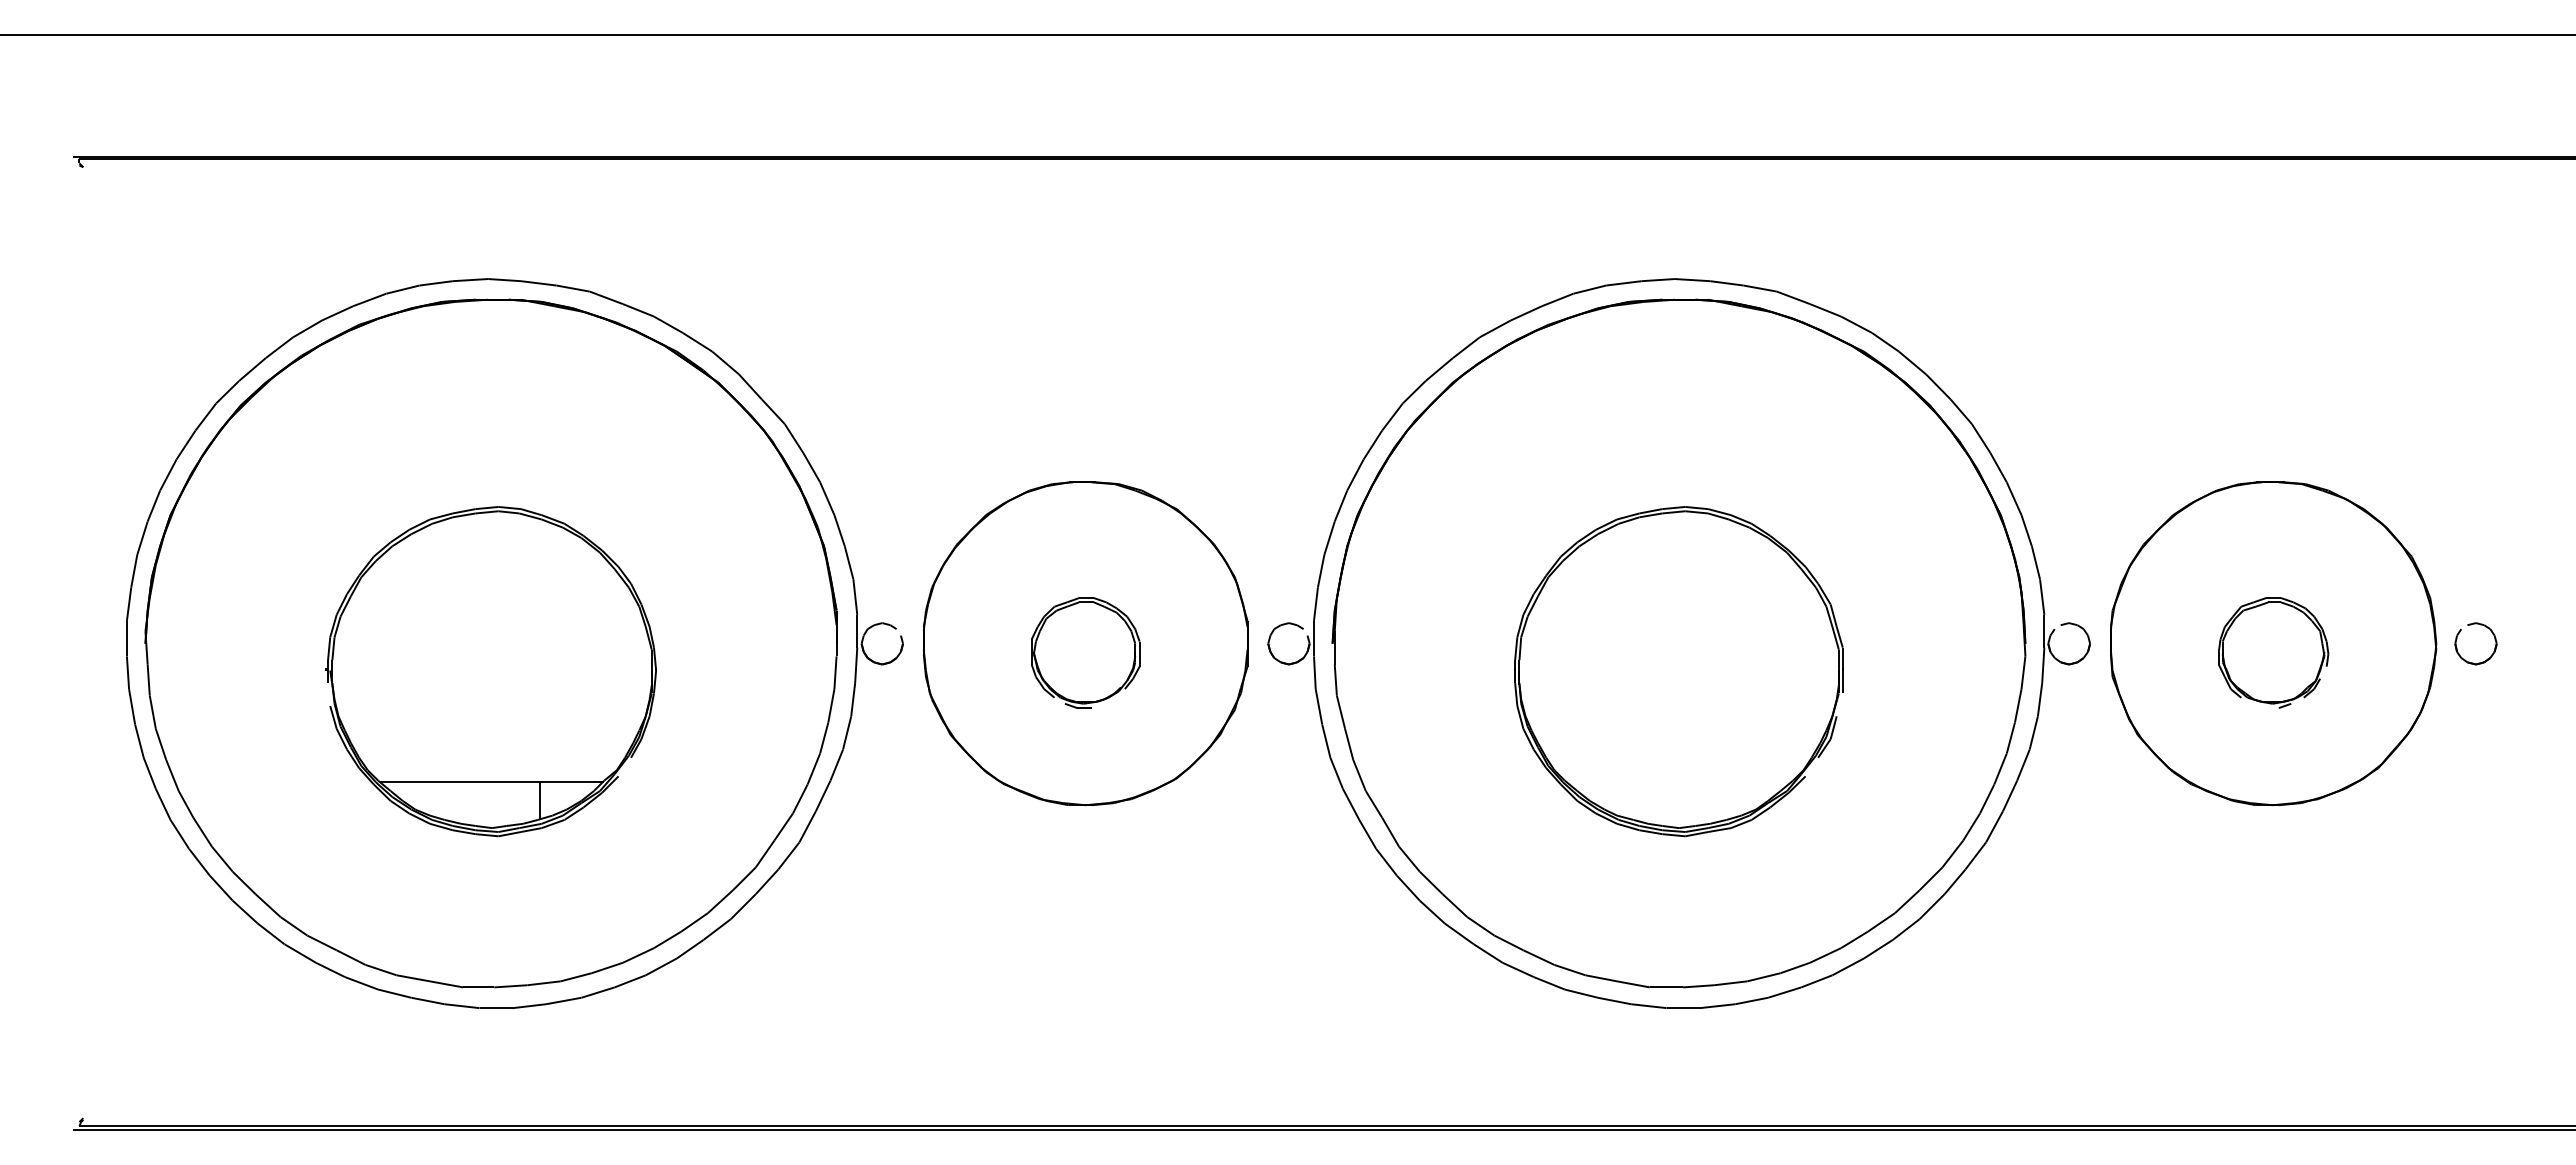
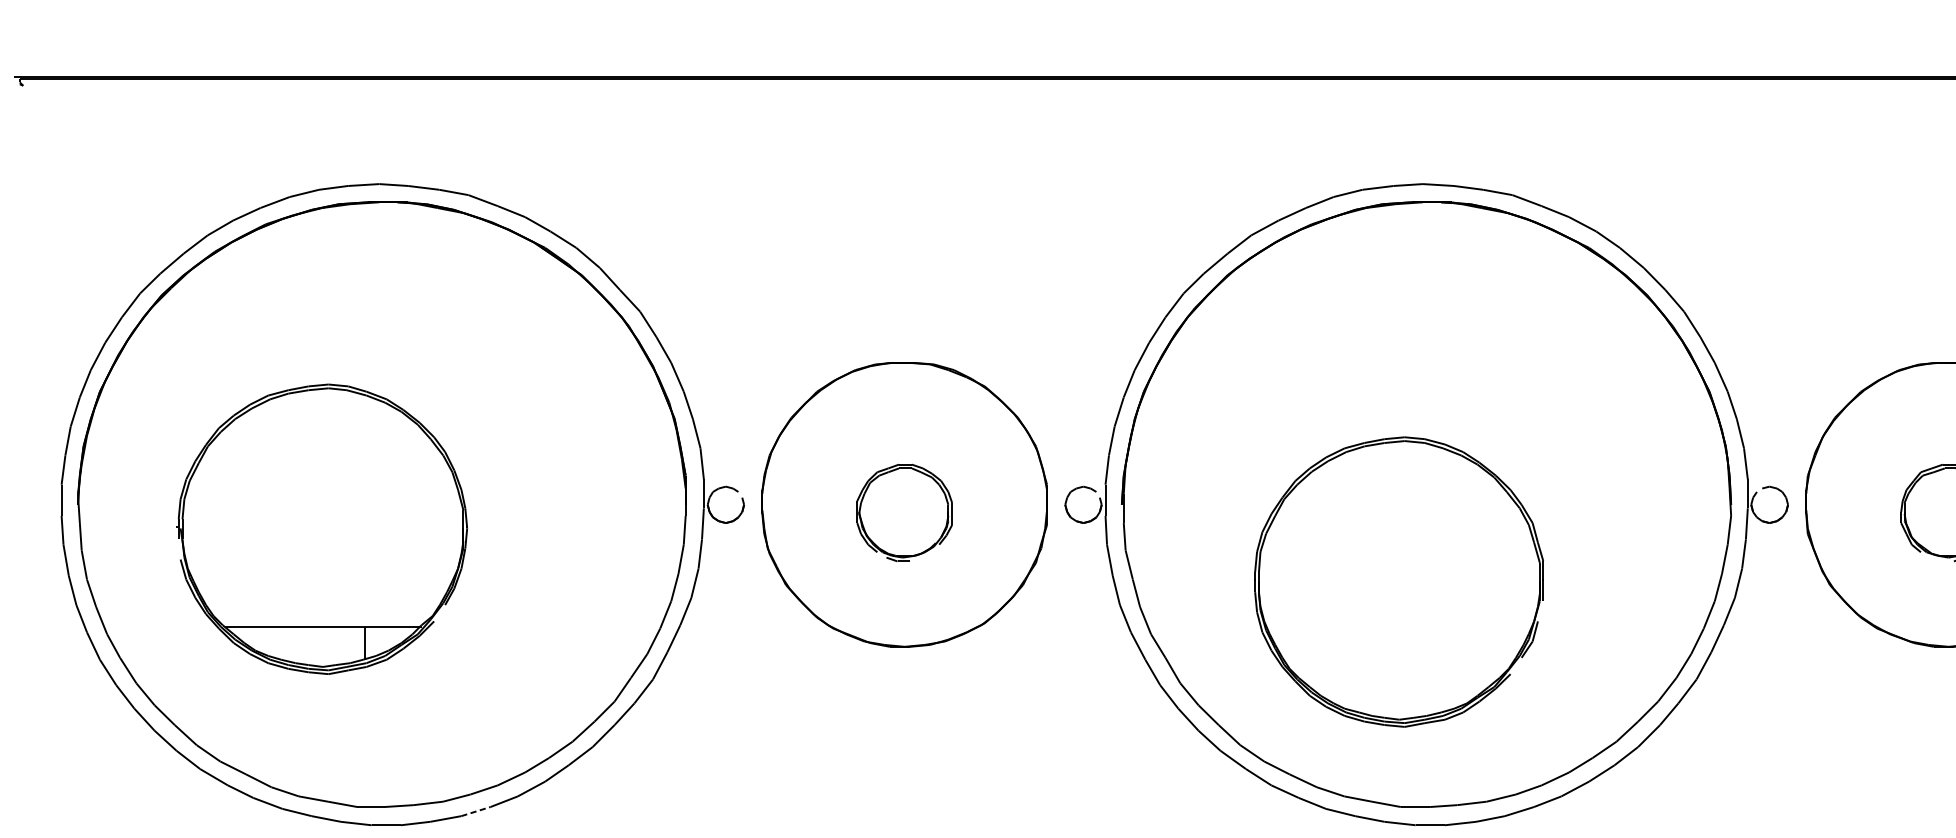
part: (490, 671) -> (321, 529), moved
part: (1678, 671) -> (1398, 581), moved
line: (598, 992) -> (476, 811), solid -> dashed

